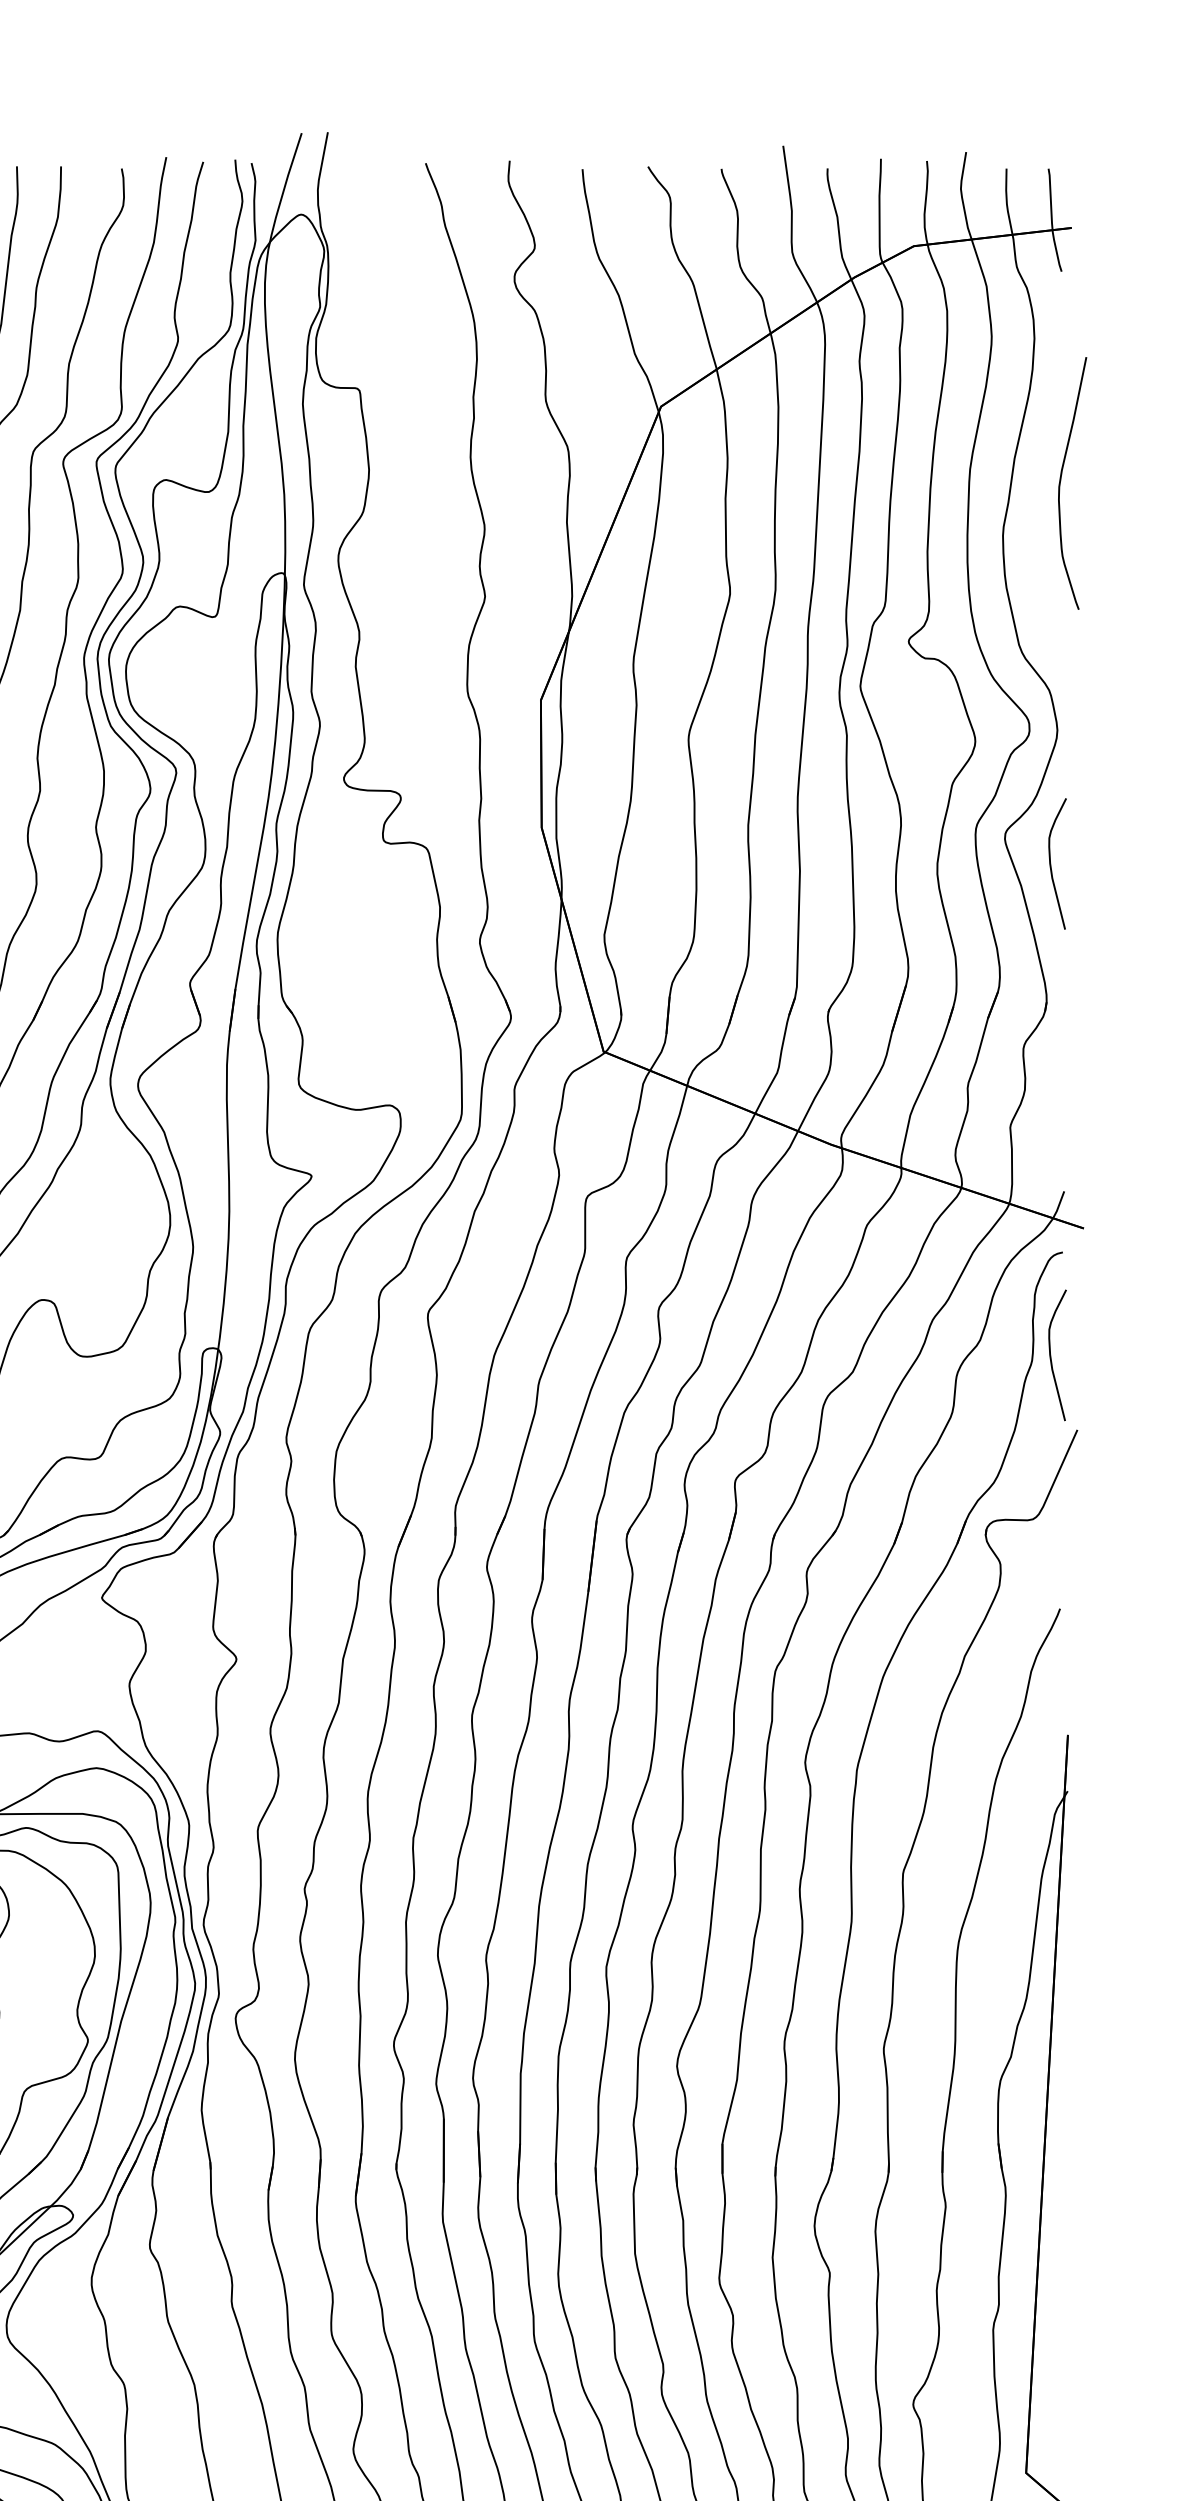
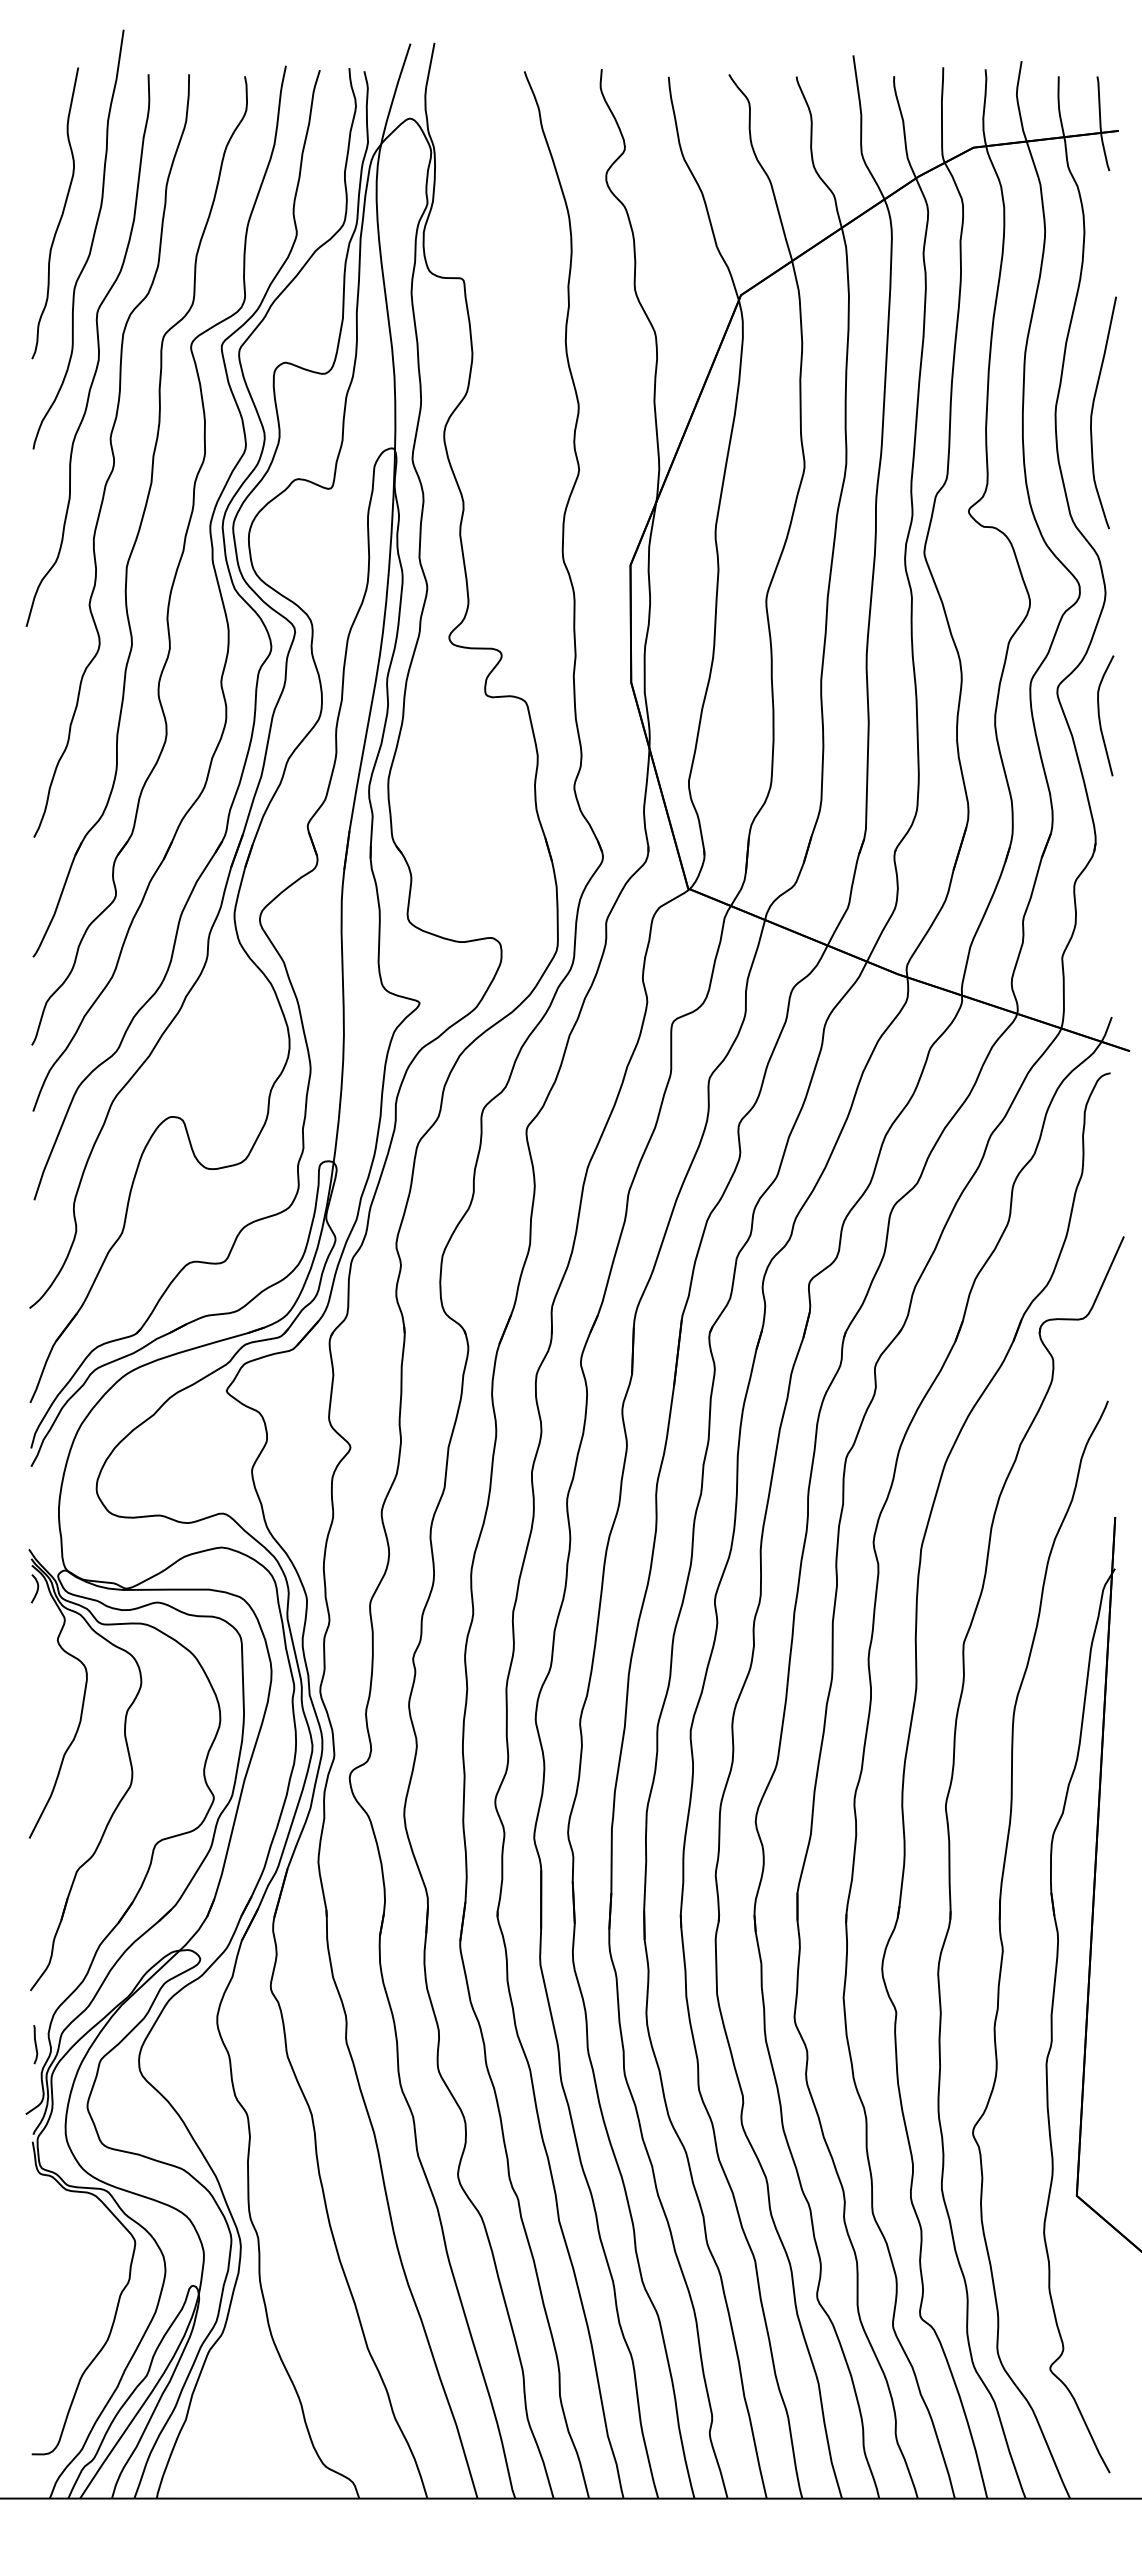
curve: (1061, 480) -> (1093, 410), moved
curve: (1051, 1357) -> (1100, 1169), removed

